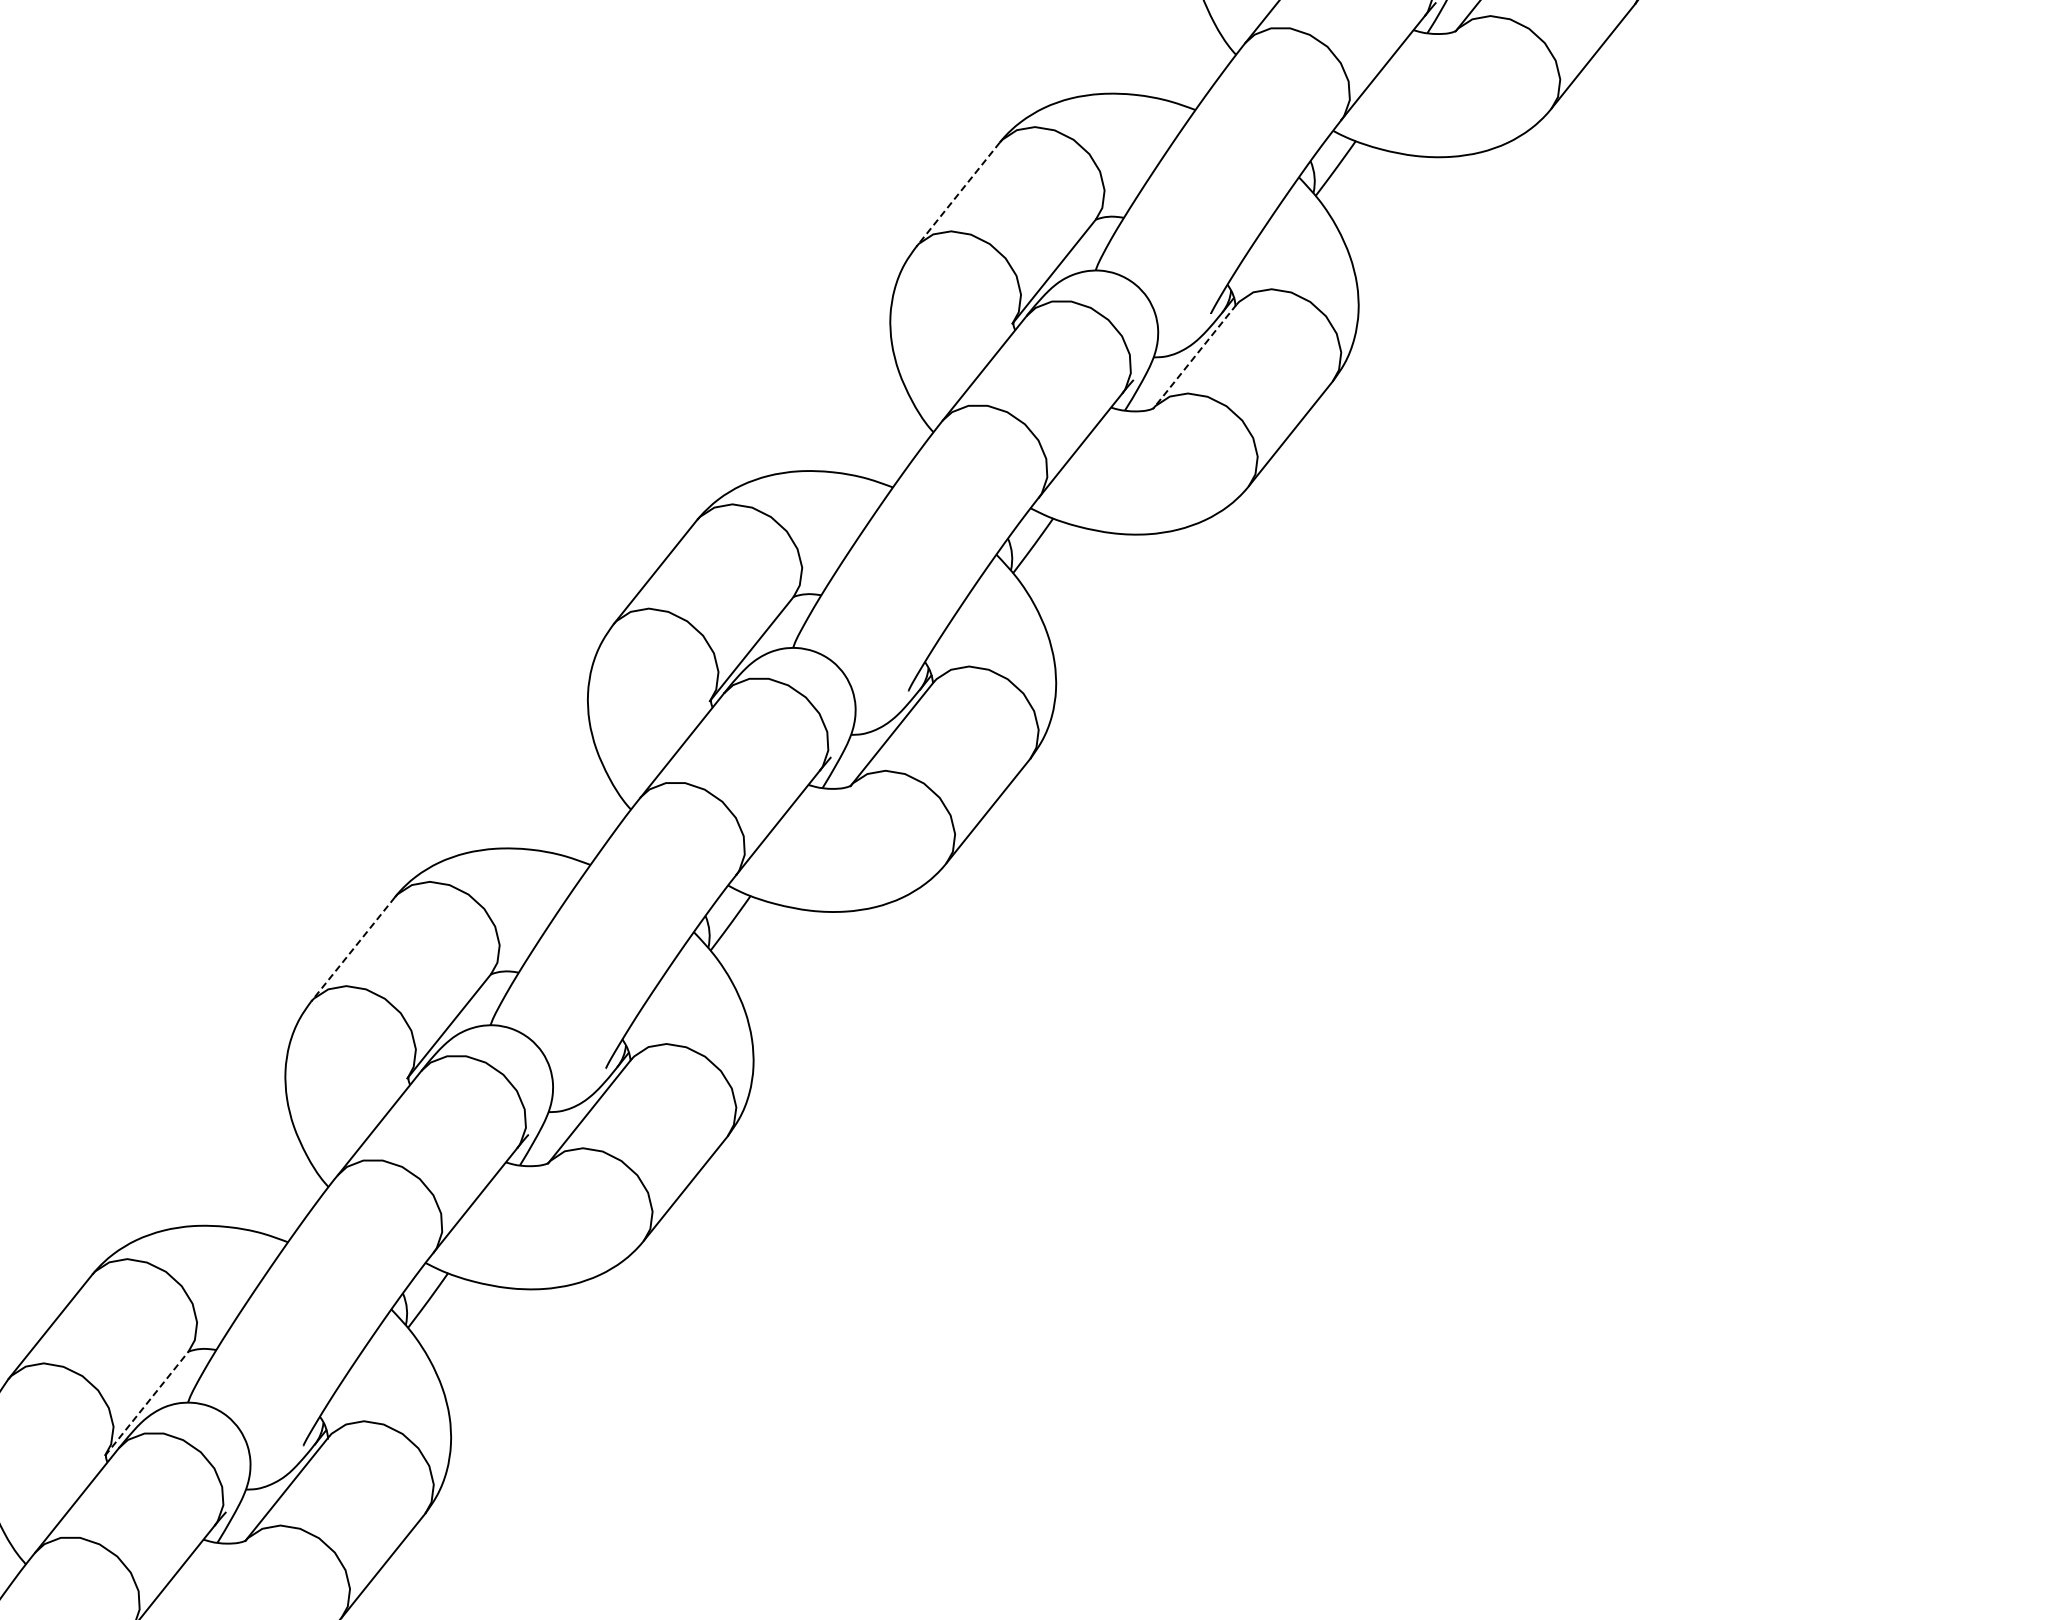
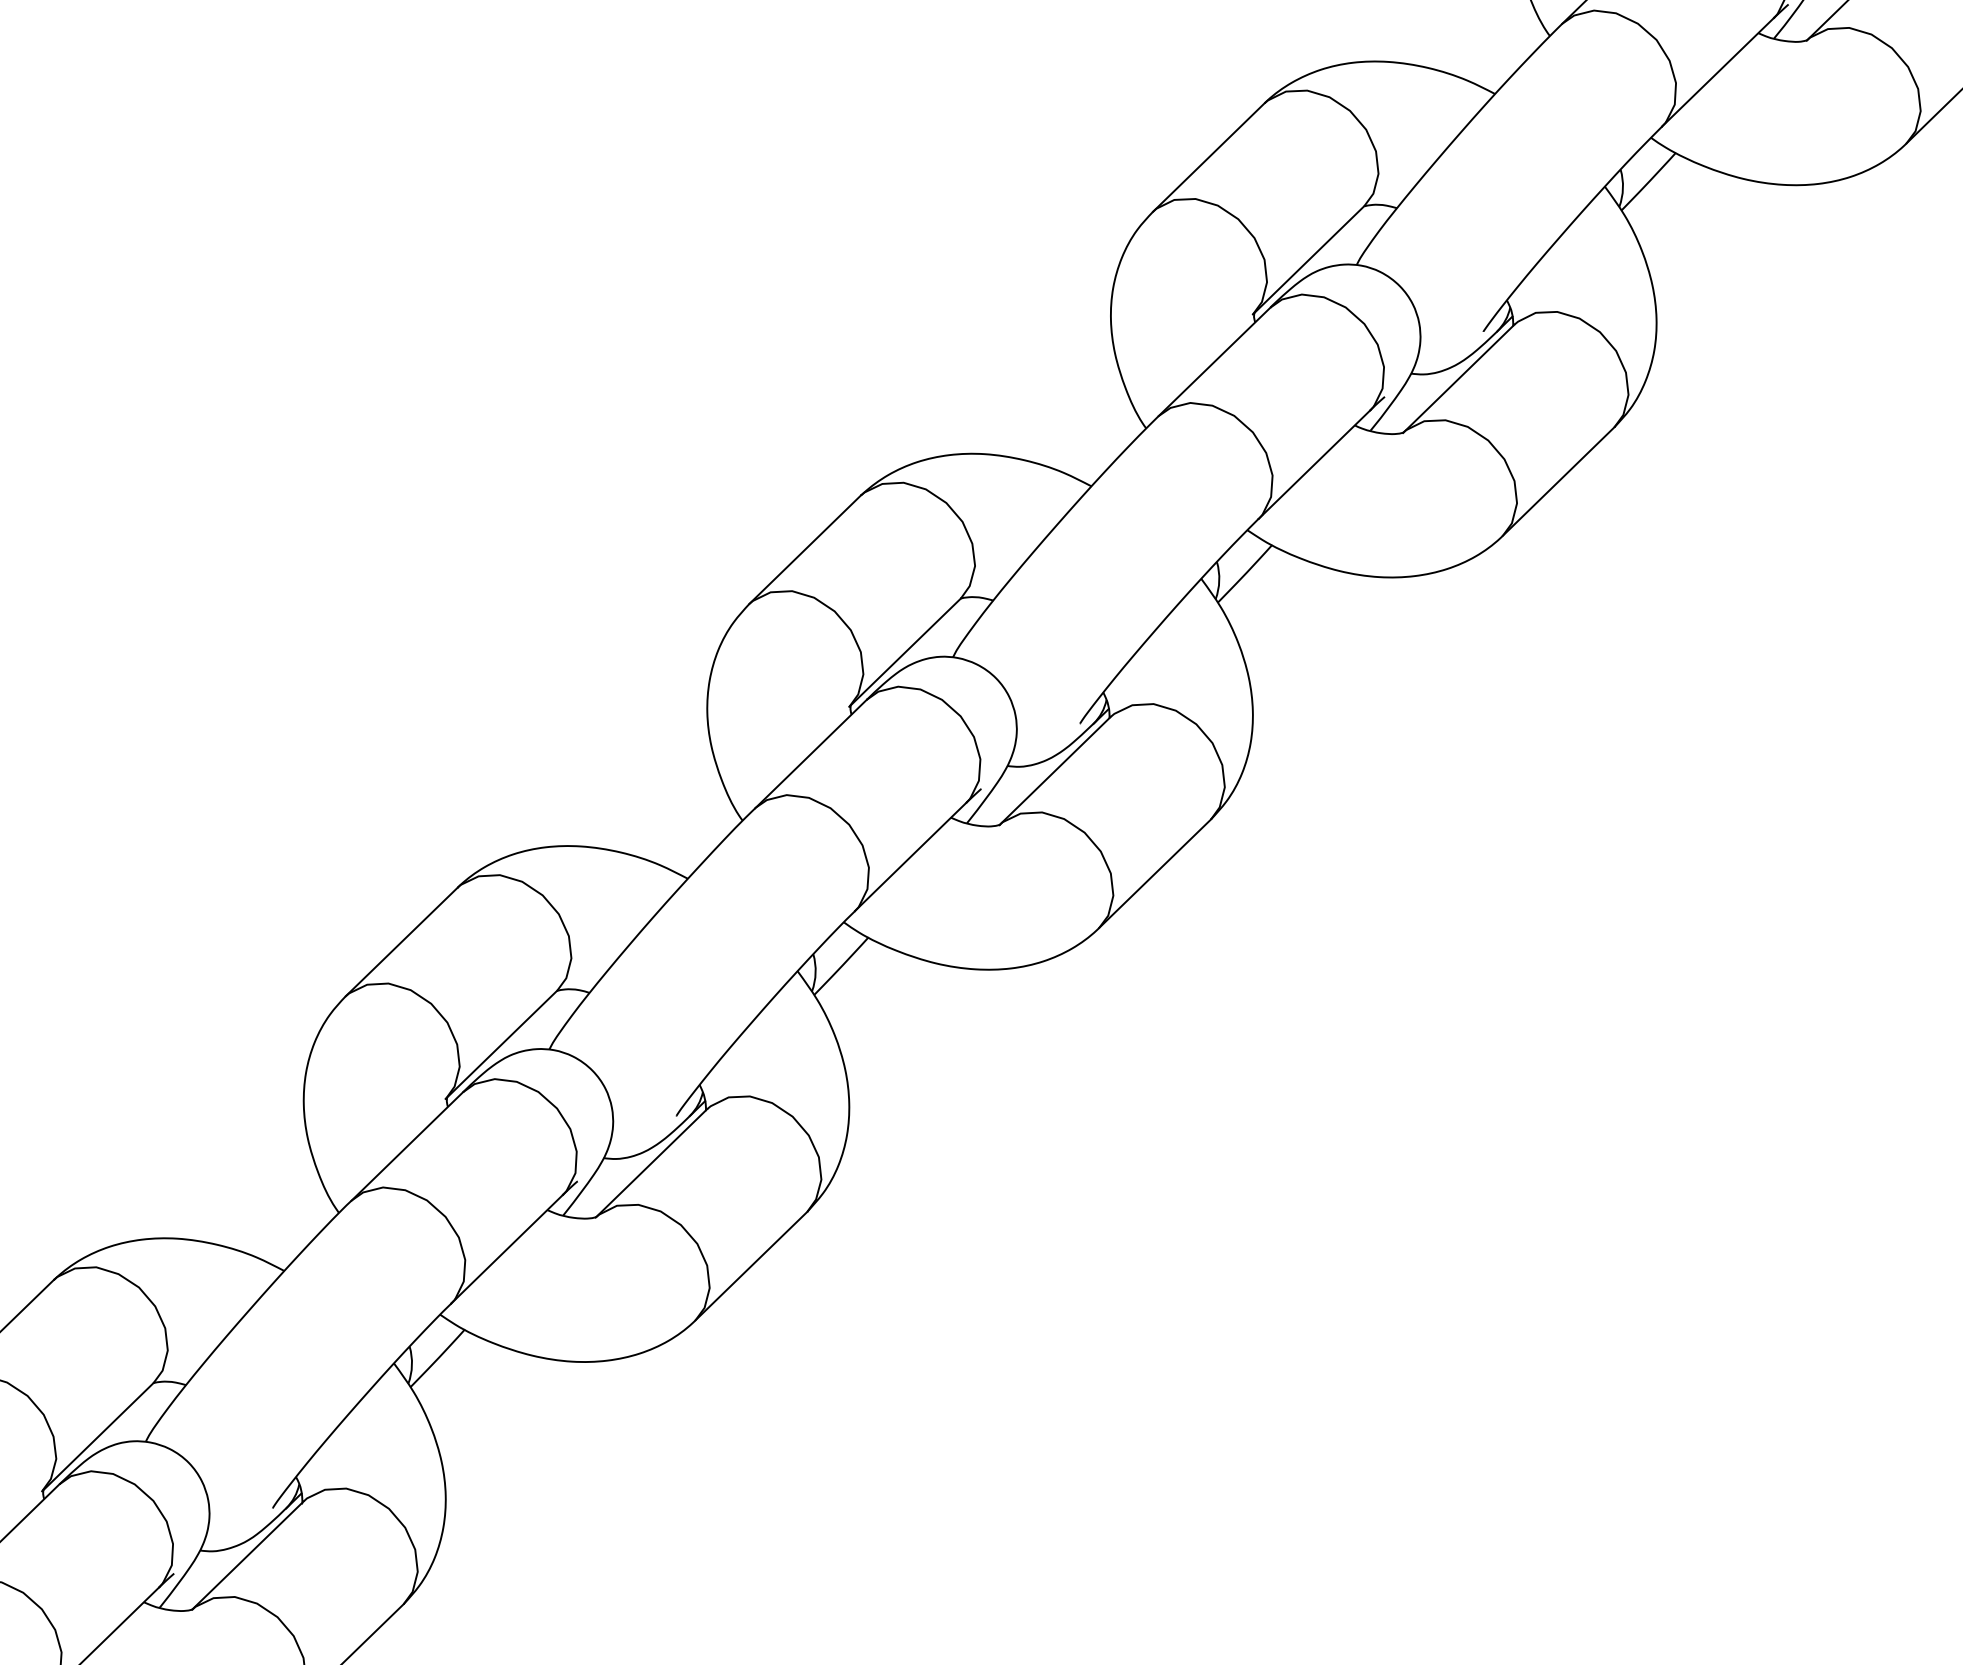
line: (958, 194) -> (1209, 157), dashed -> solid
line: (1194, 356) -> (1458, 378), dashed -> solid
line: (353, 949) -> (402, 942), dashed -> solid
line: (146, 1403) -> (97, 1436), dashed -> solid

